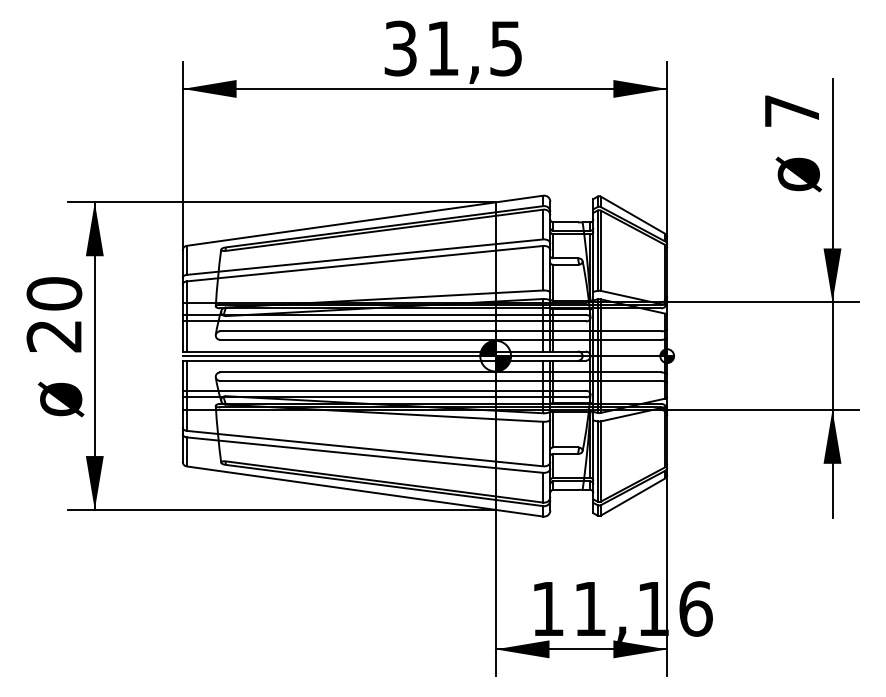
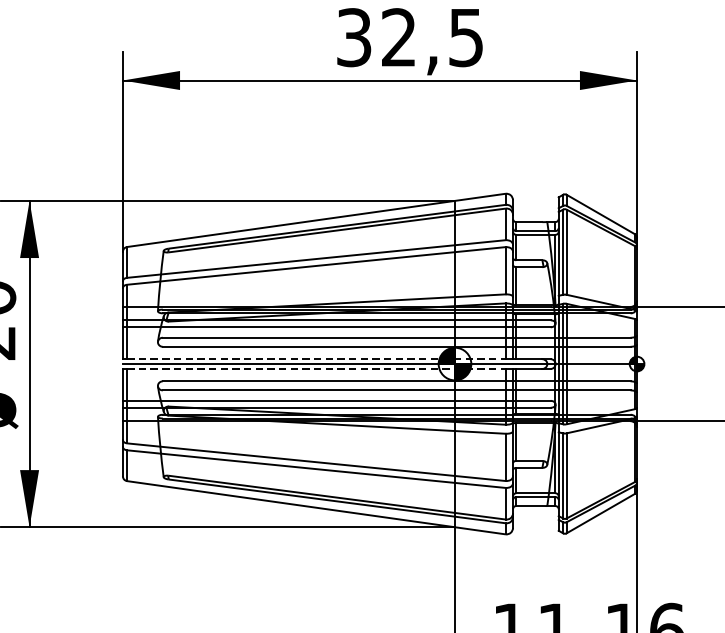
text: (442, 47) -> (398, 36), 31,5 -> 32,5
line: (365, 351) -> (316, 359), solid -> dashed
line: (365, 360) -> (316, 368), solid -> dashed

